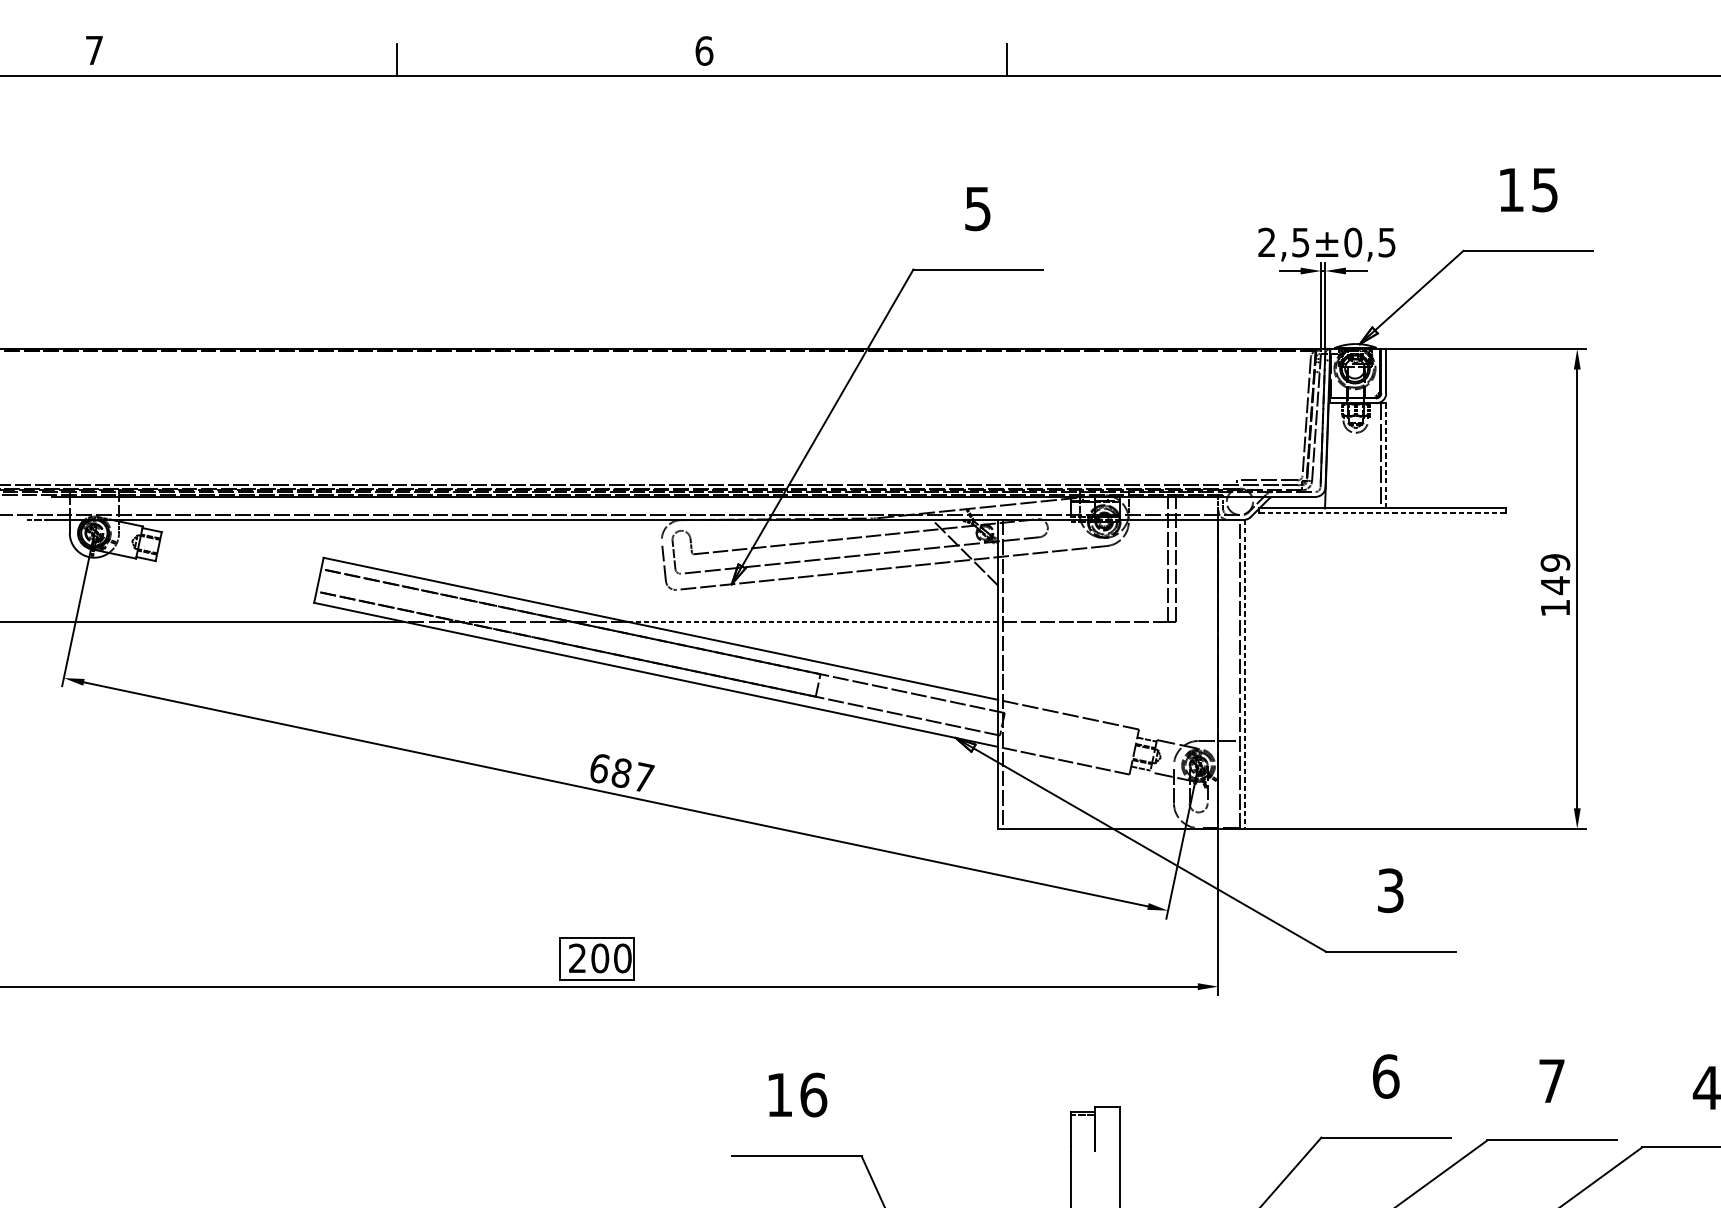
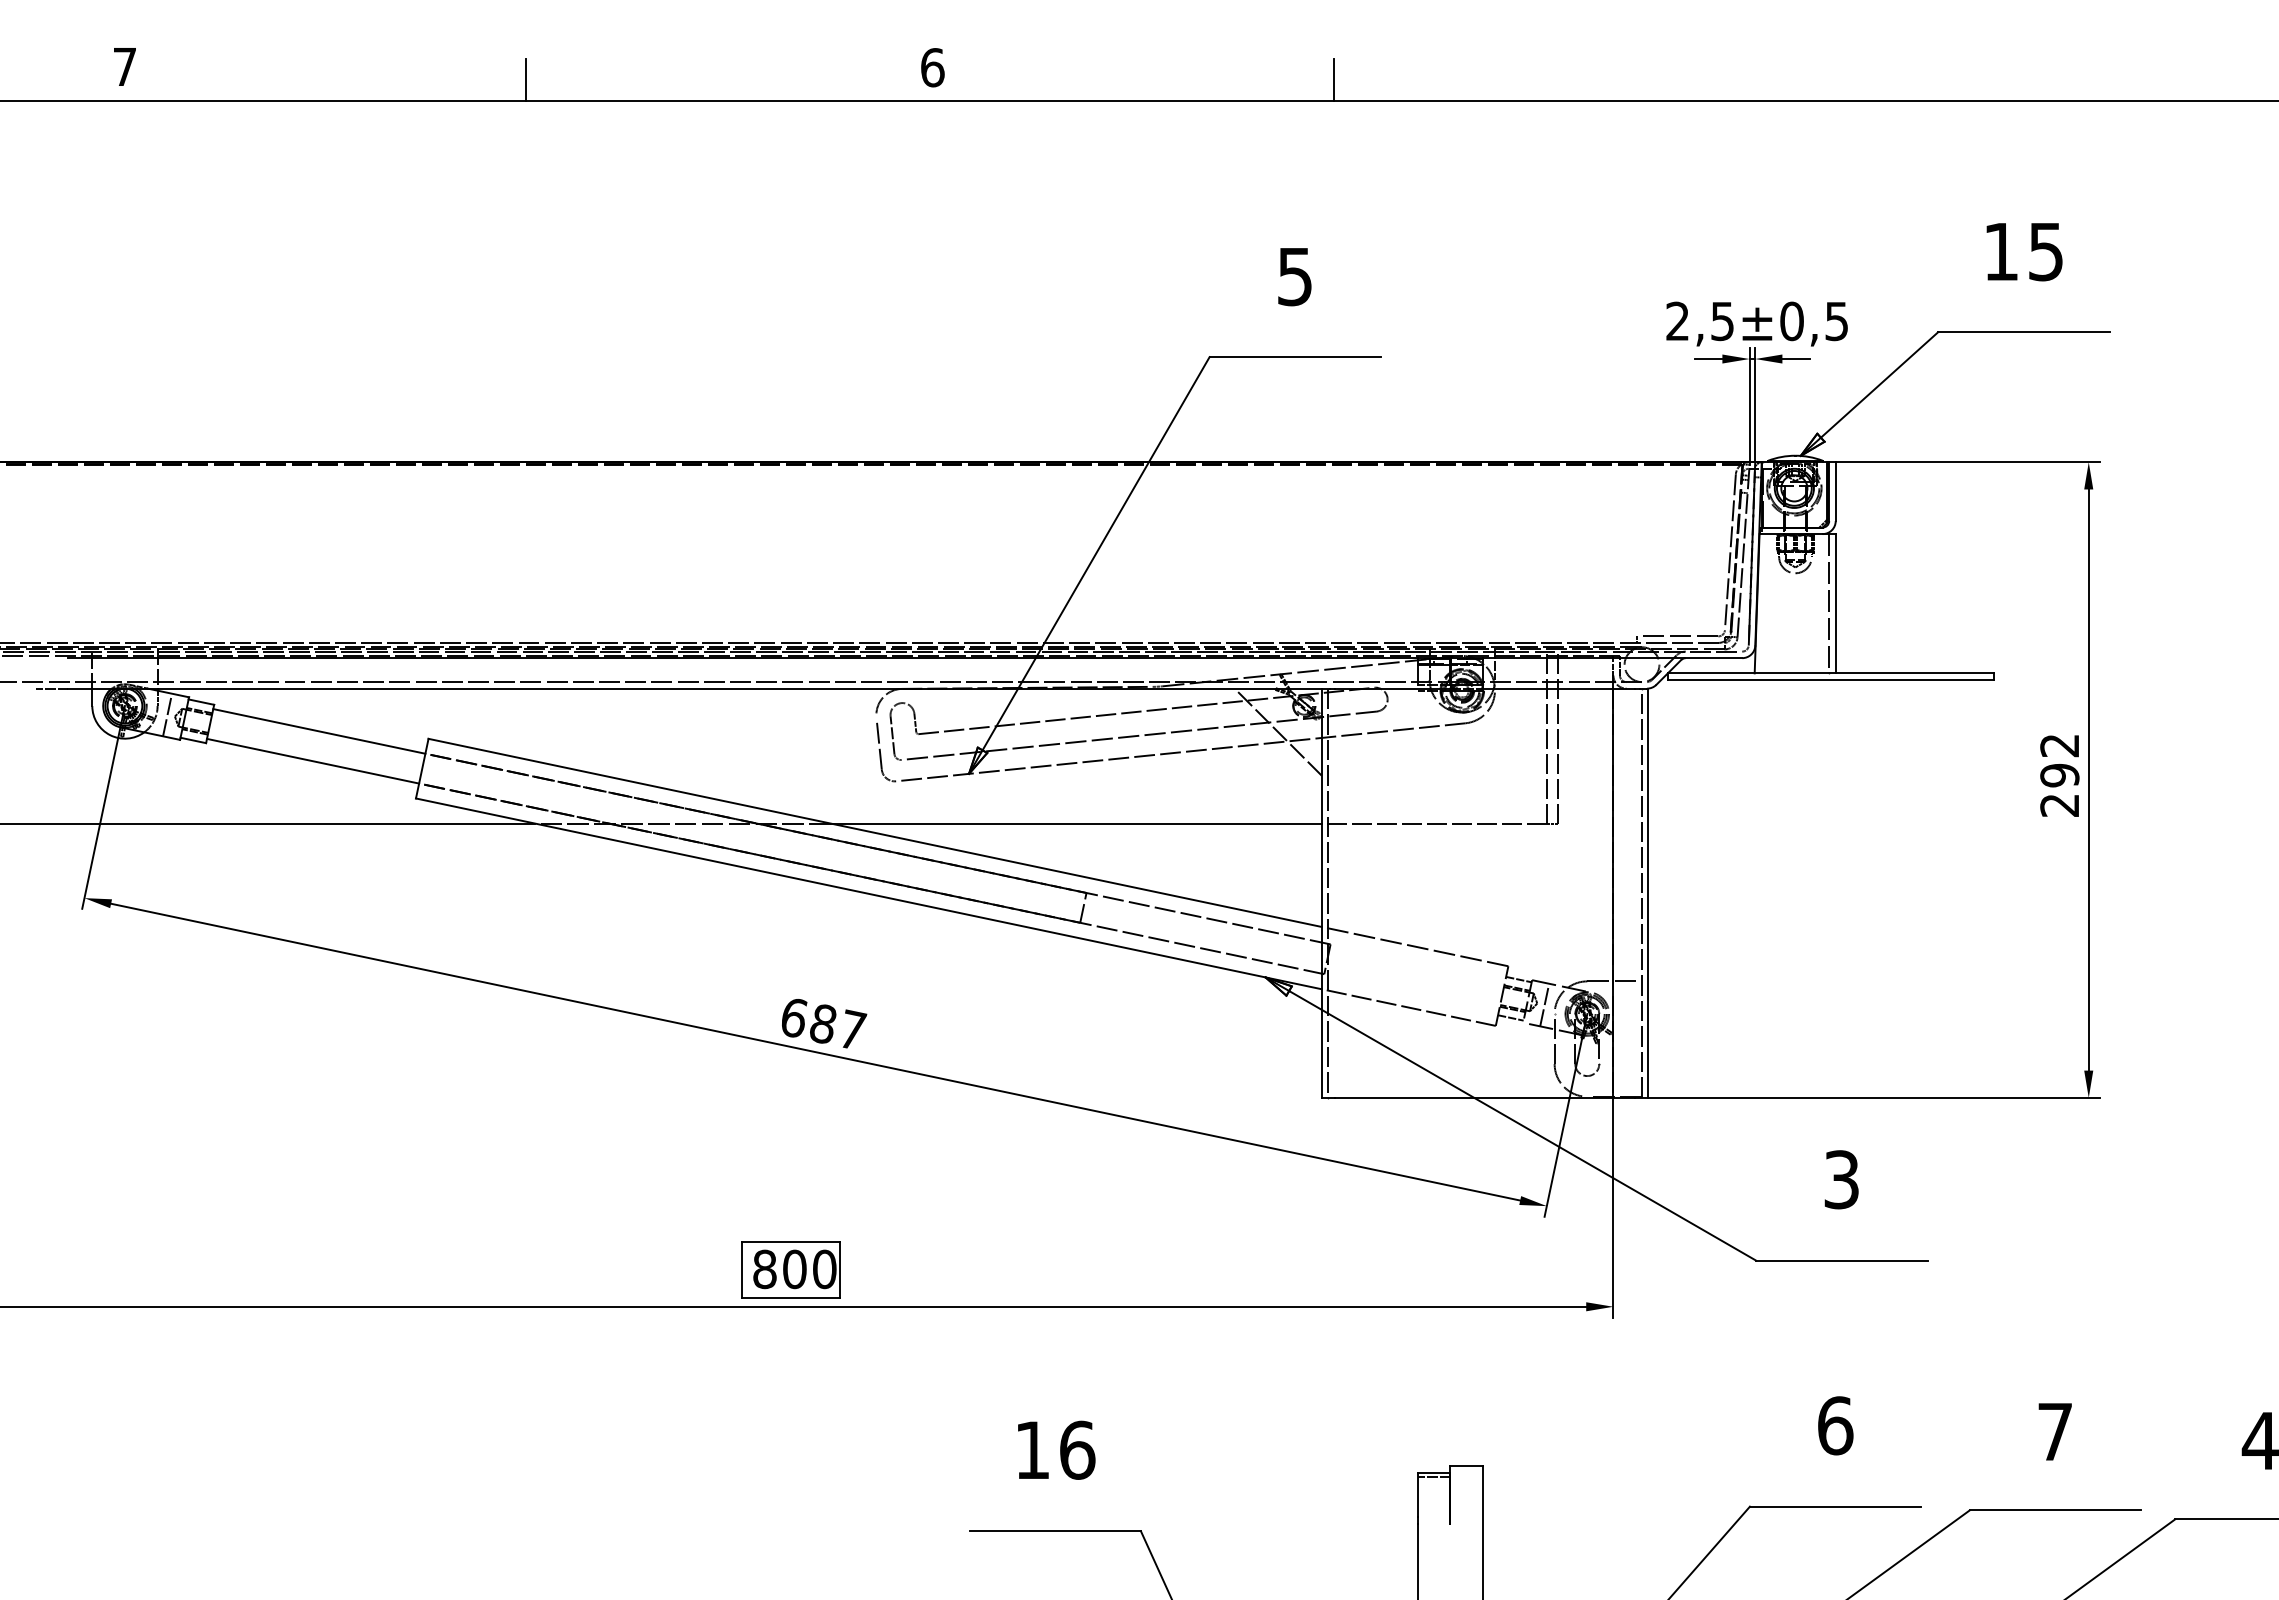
line: (1386, 455) -> (1835, 603), dashed -> solid
line: (1383, 513) -> (1831, 679), dashed -> solid
line: (126, 539) -> (167, 714), added
line: (241, 552) -> (319, 731), added
line: (236, 574) -> (313, 760), added
text: (1555, 585) -> (2059, 775), 149 -> 292
line: (812, 621) -> (1075, 823), dashed -> solid
line: (1244, 674) -> (1648, 893), dashed -> solid
line: (1166, 758) -> (1544, 1004), added
text: (577, 958) -> (764, 1269), 200 -> 800

